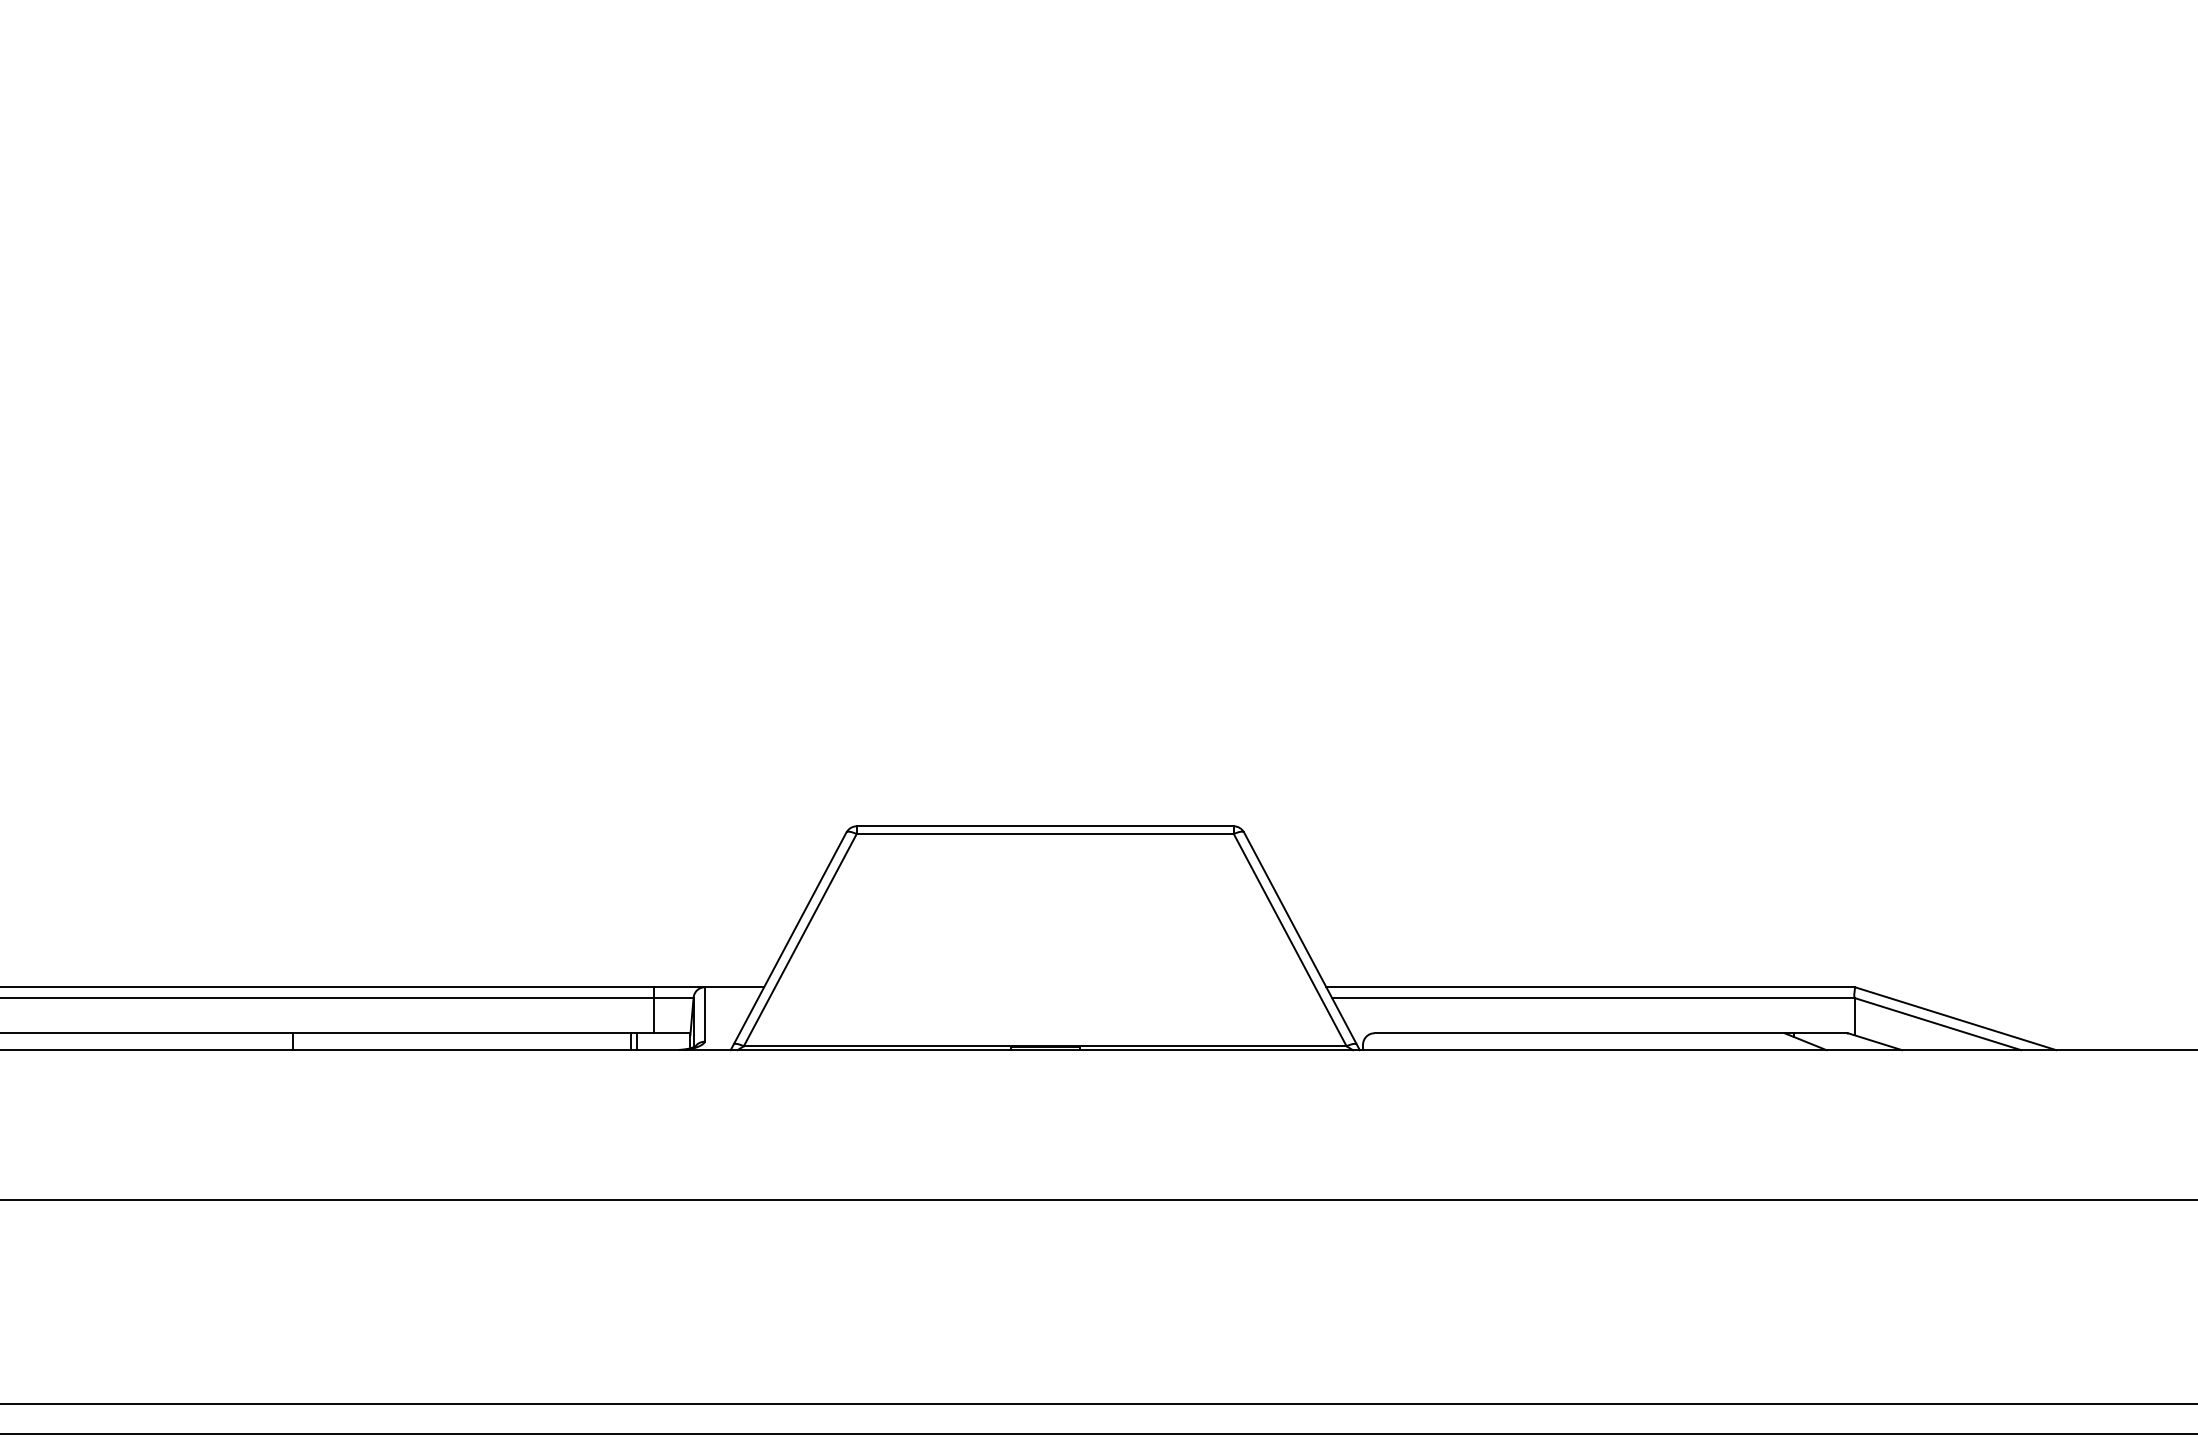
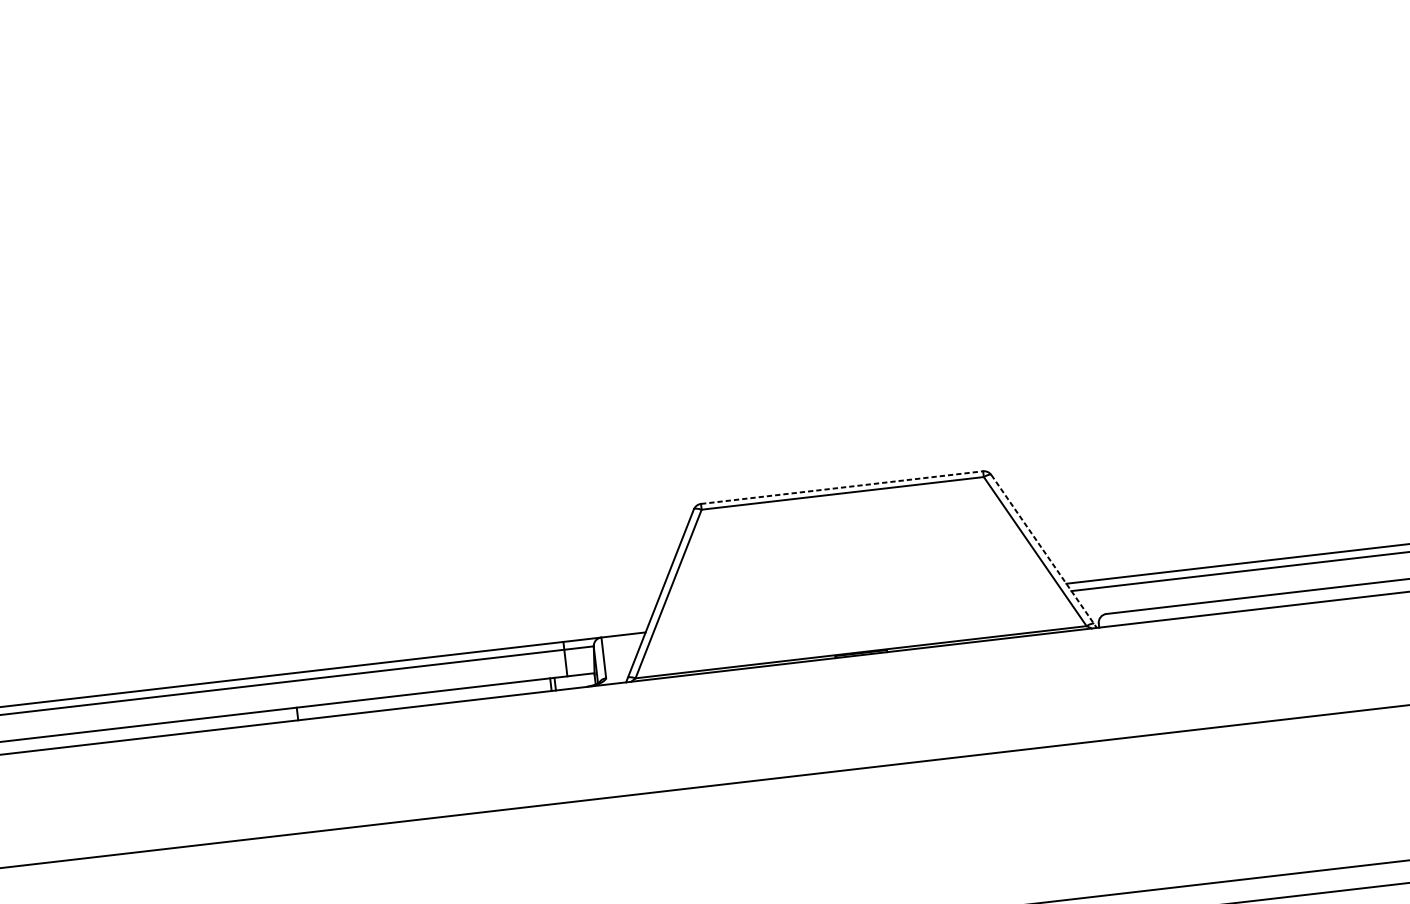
line: (1045, 826) -> (842, 487), solid -> dashed
line: (1302, 941) -> (1044, 551), solid -> dashed

